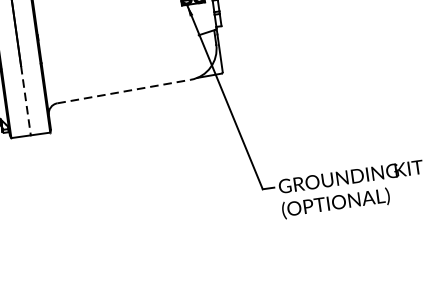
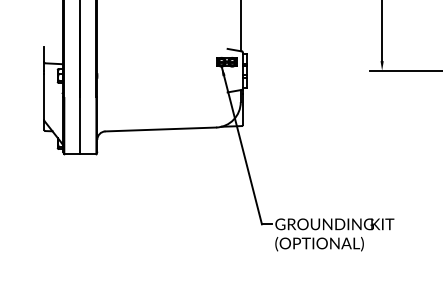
line: (124, 91) -> (161, 129), dashed -> solid
line: (26, 100) -> (80, 125), dashed -> solid

